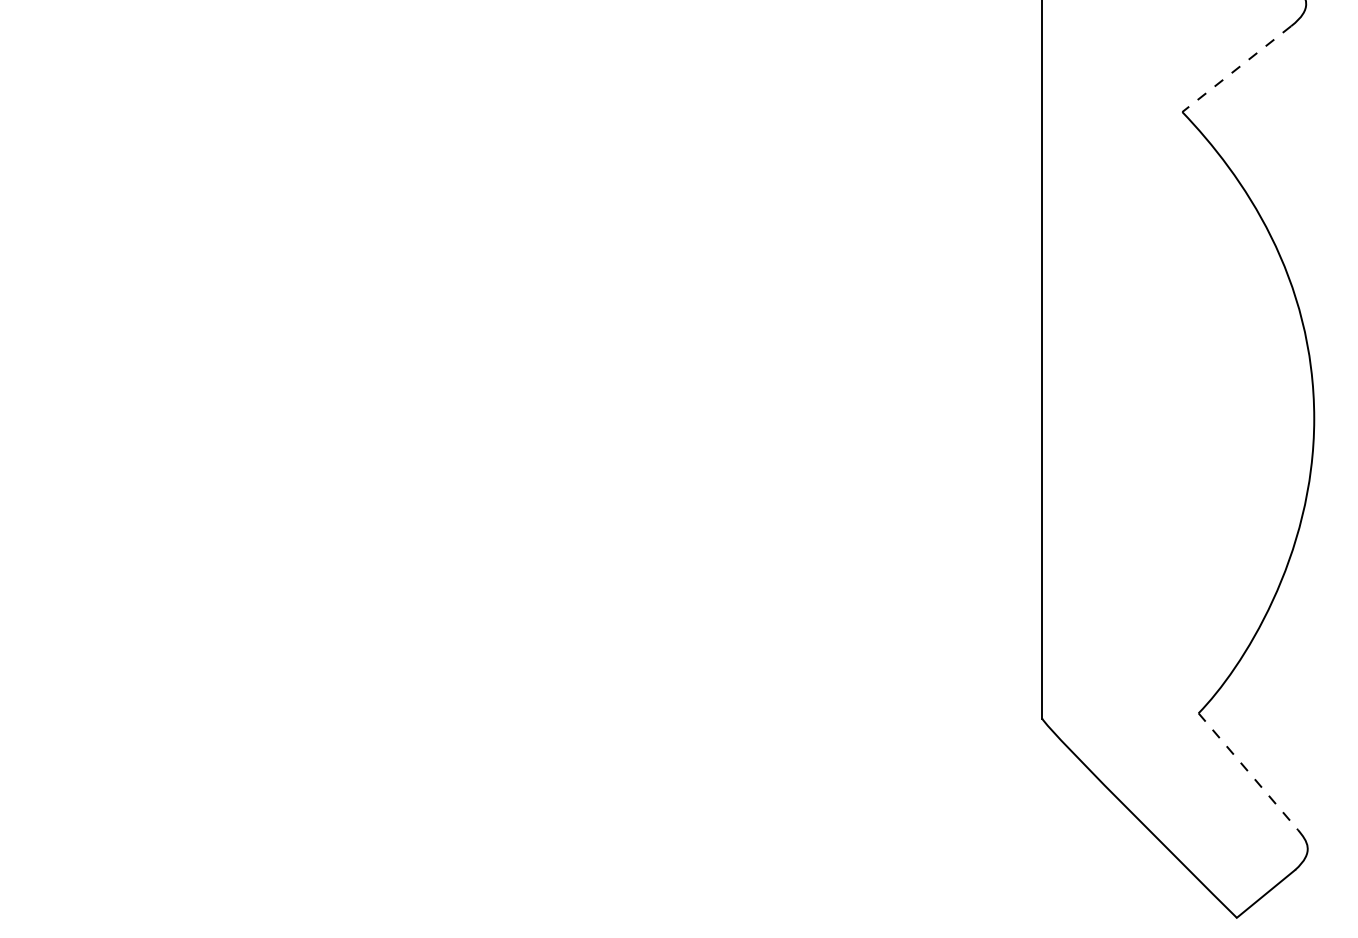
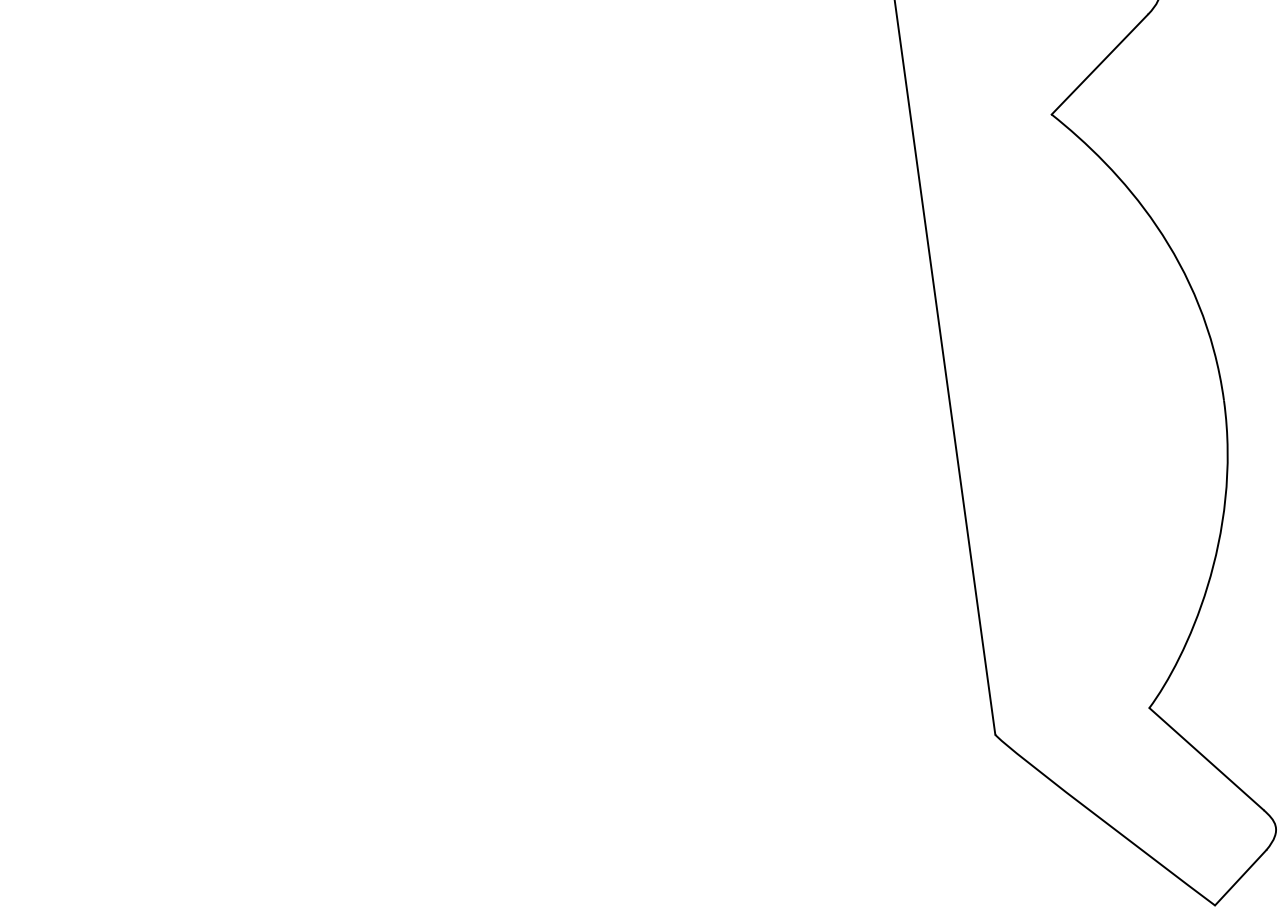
line: (1236, 69) -> (1099, 65), dashed -> solid
line: (1248, 771) -> (1206, 758), dashed -> solid

